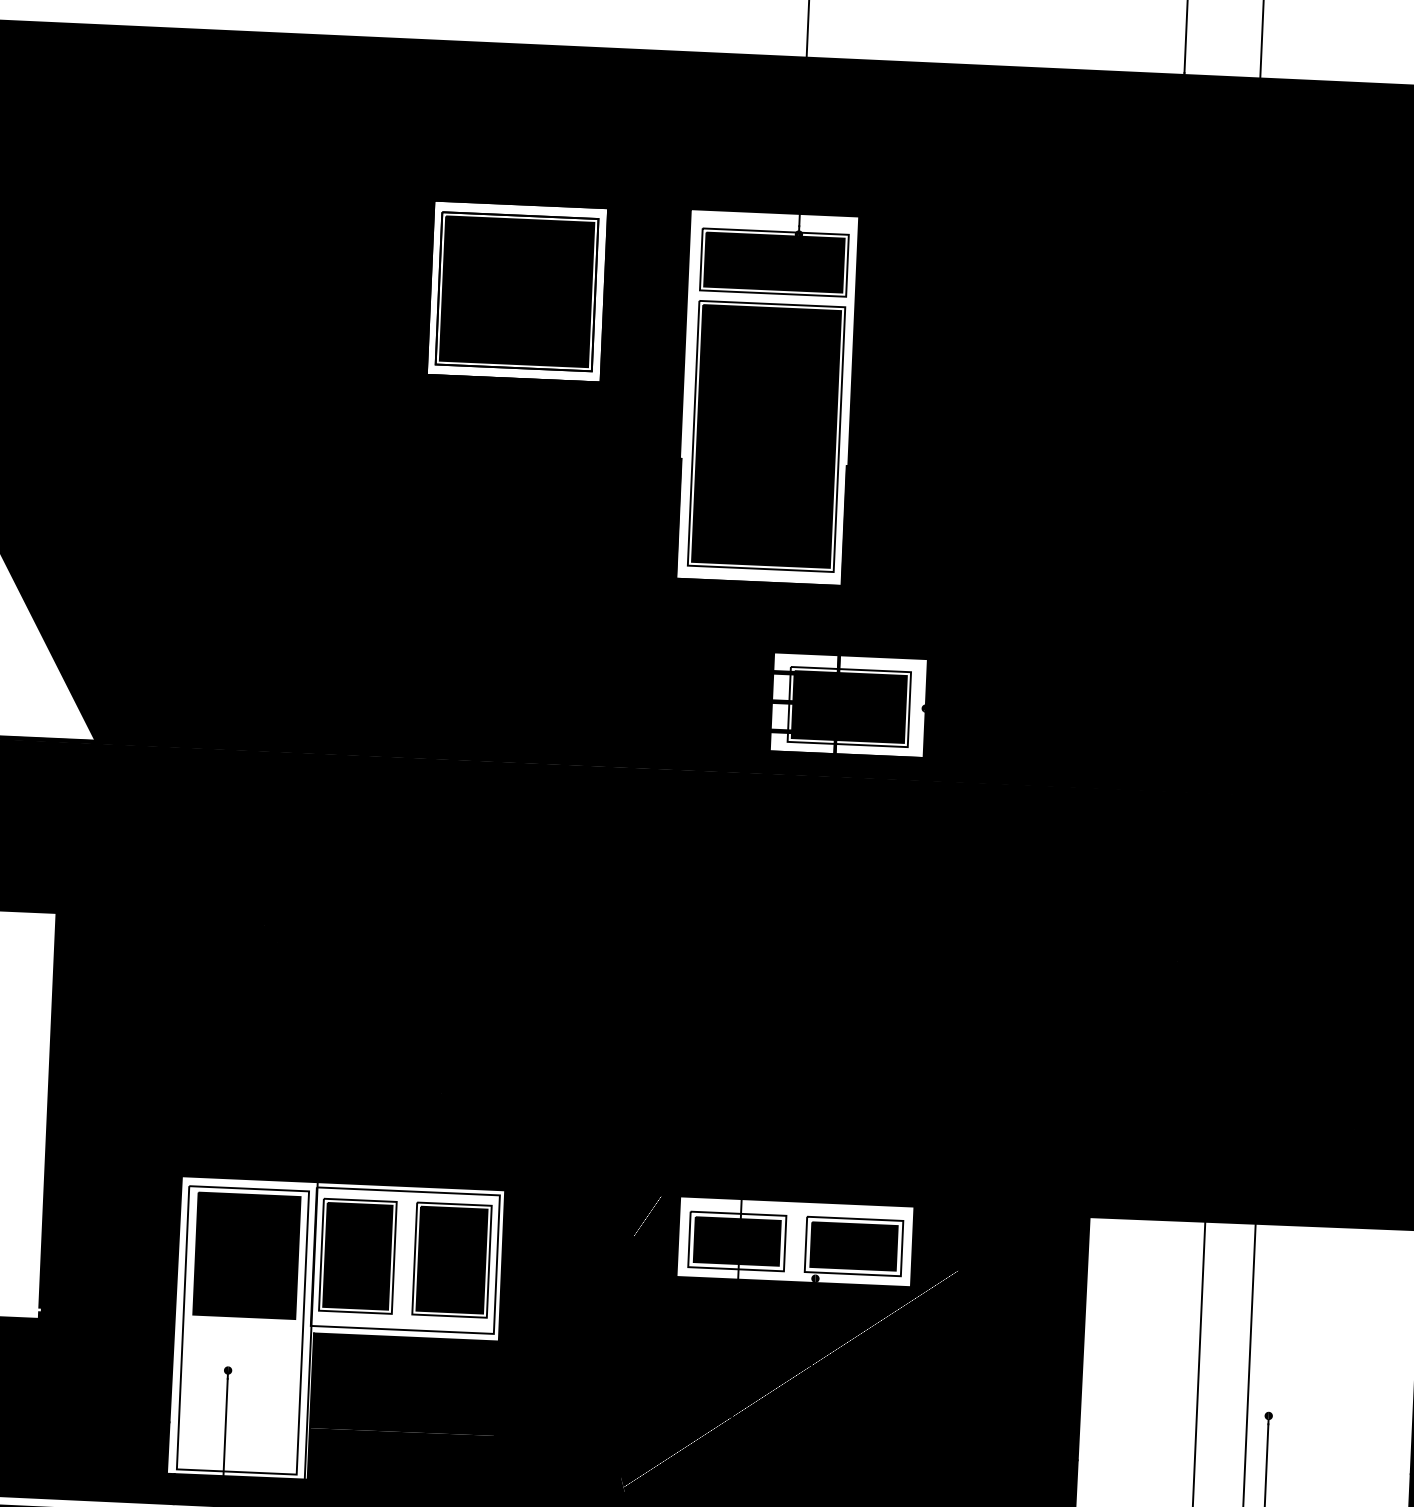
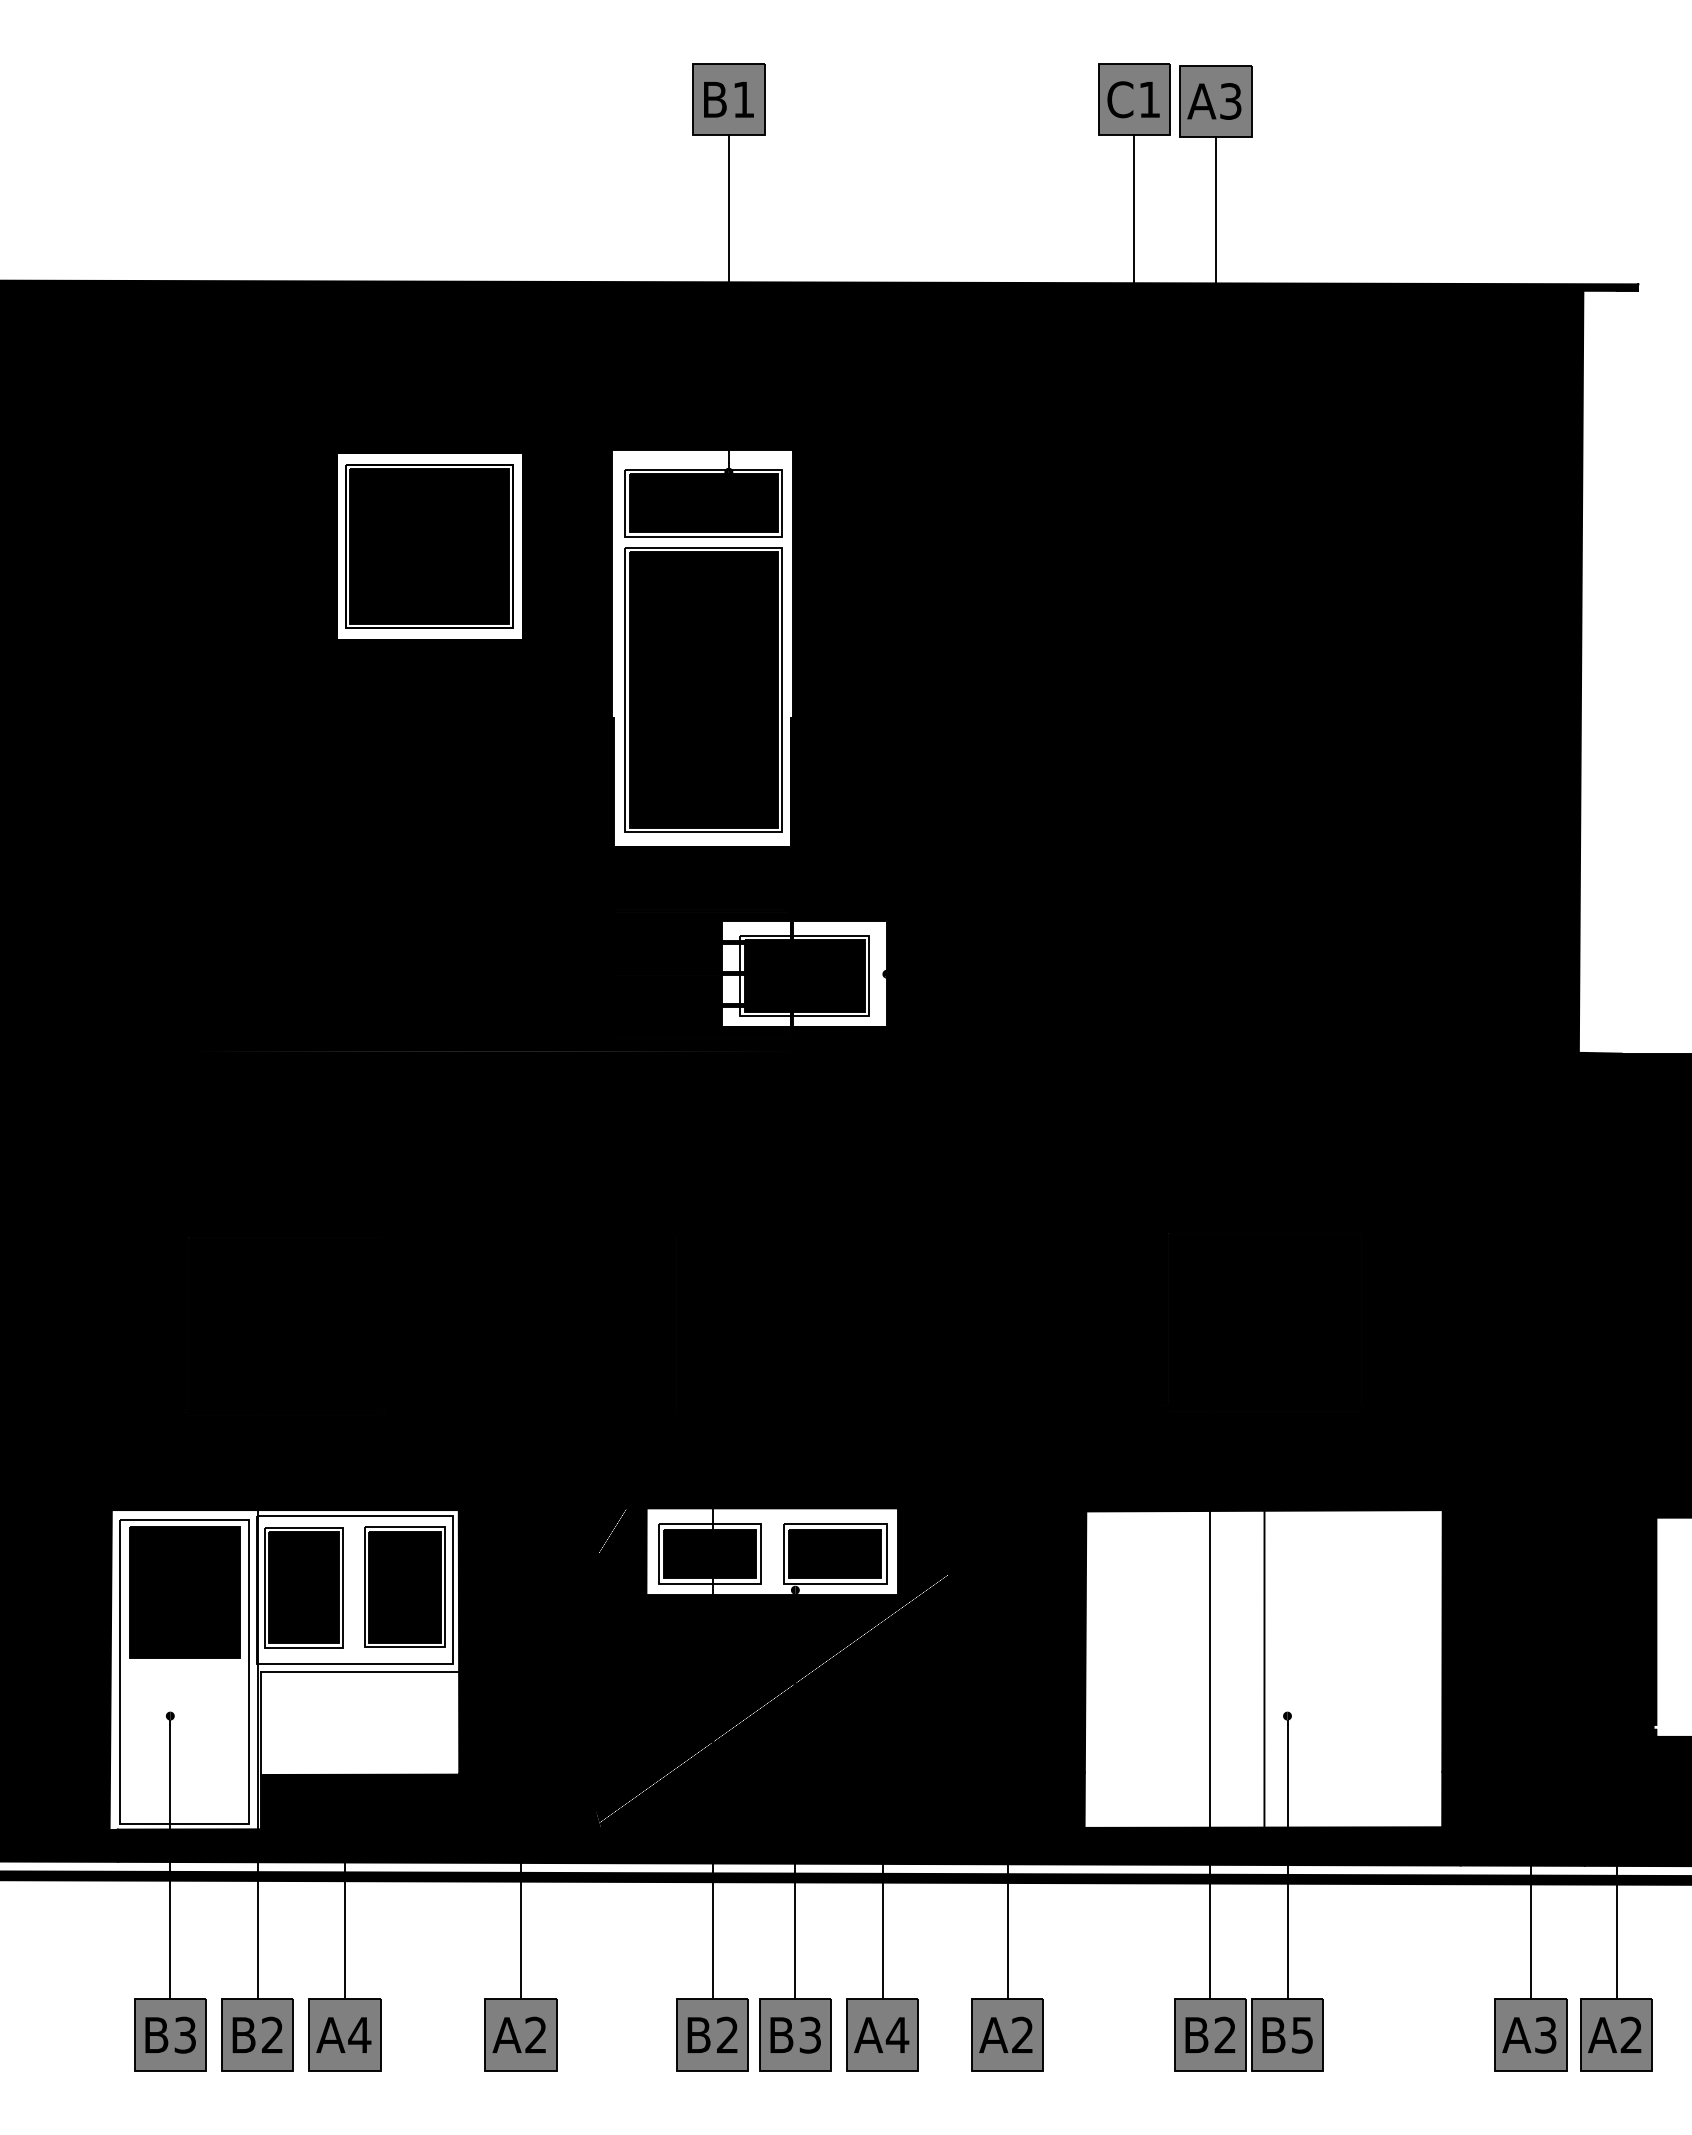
fill: (404, 1385) -> (359, 1723), removed

